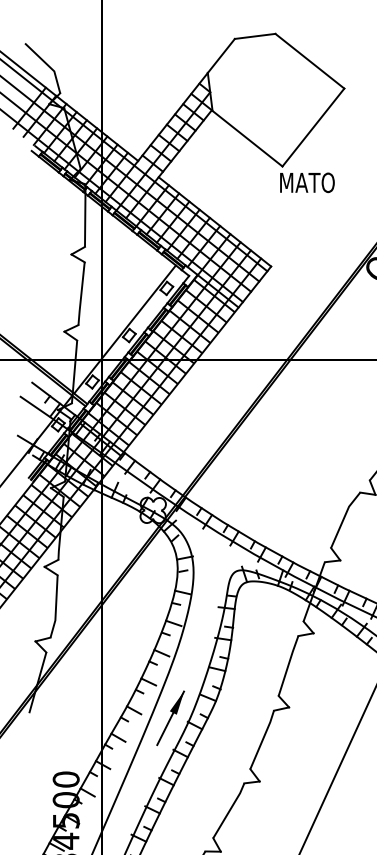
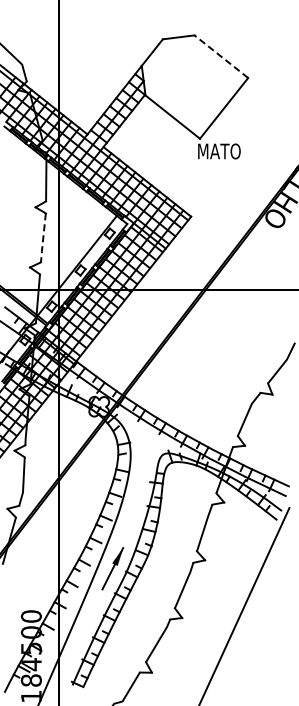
line: (308, 60) -> (220, 56), solid -> dashed
line: (81, 294) -> (43, 238), solid -> dashed

